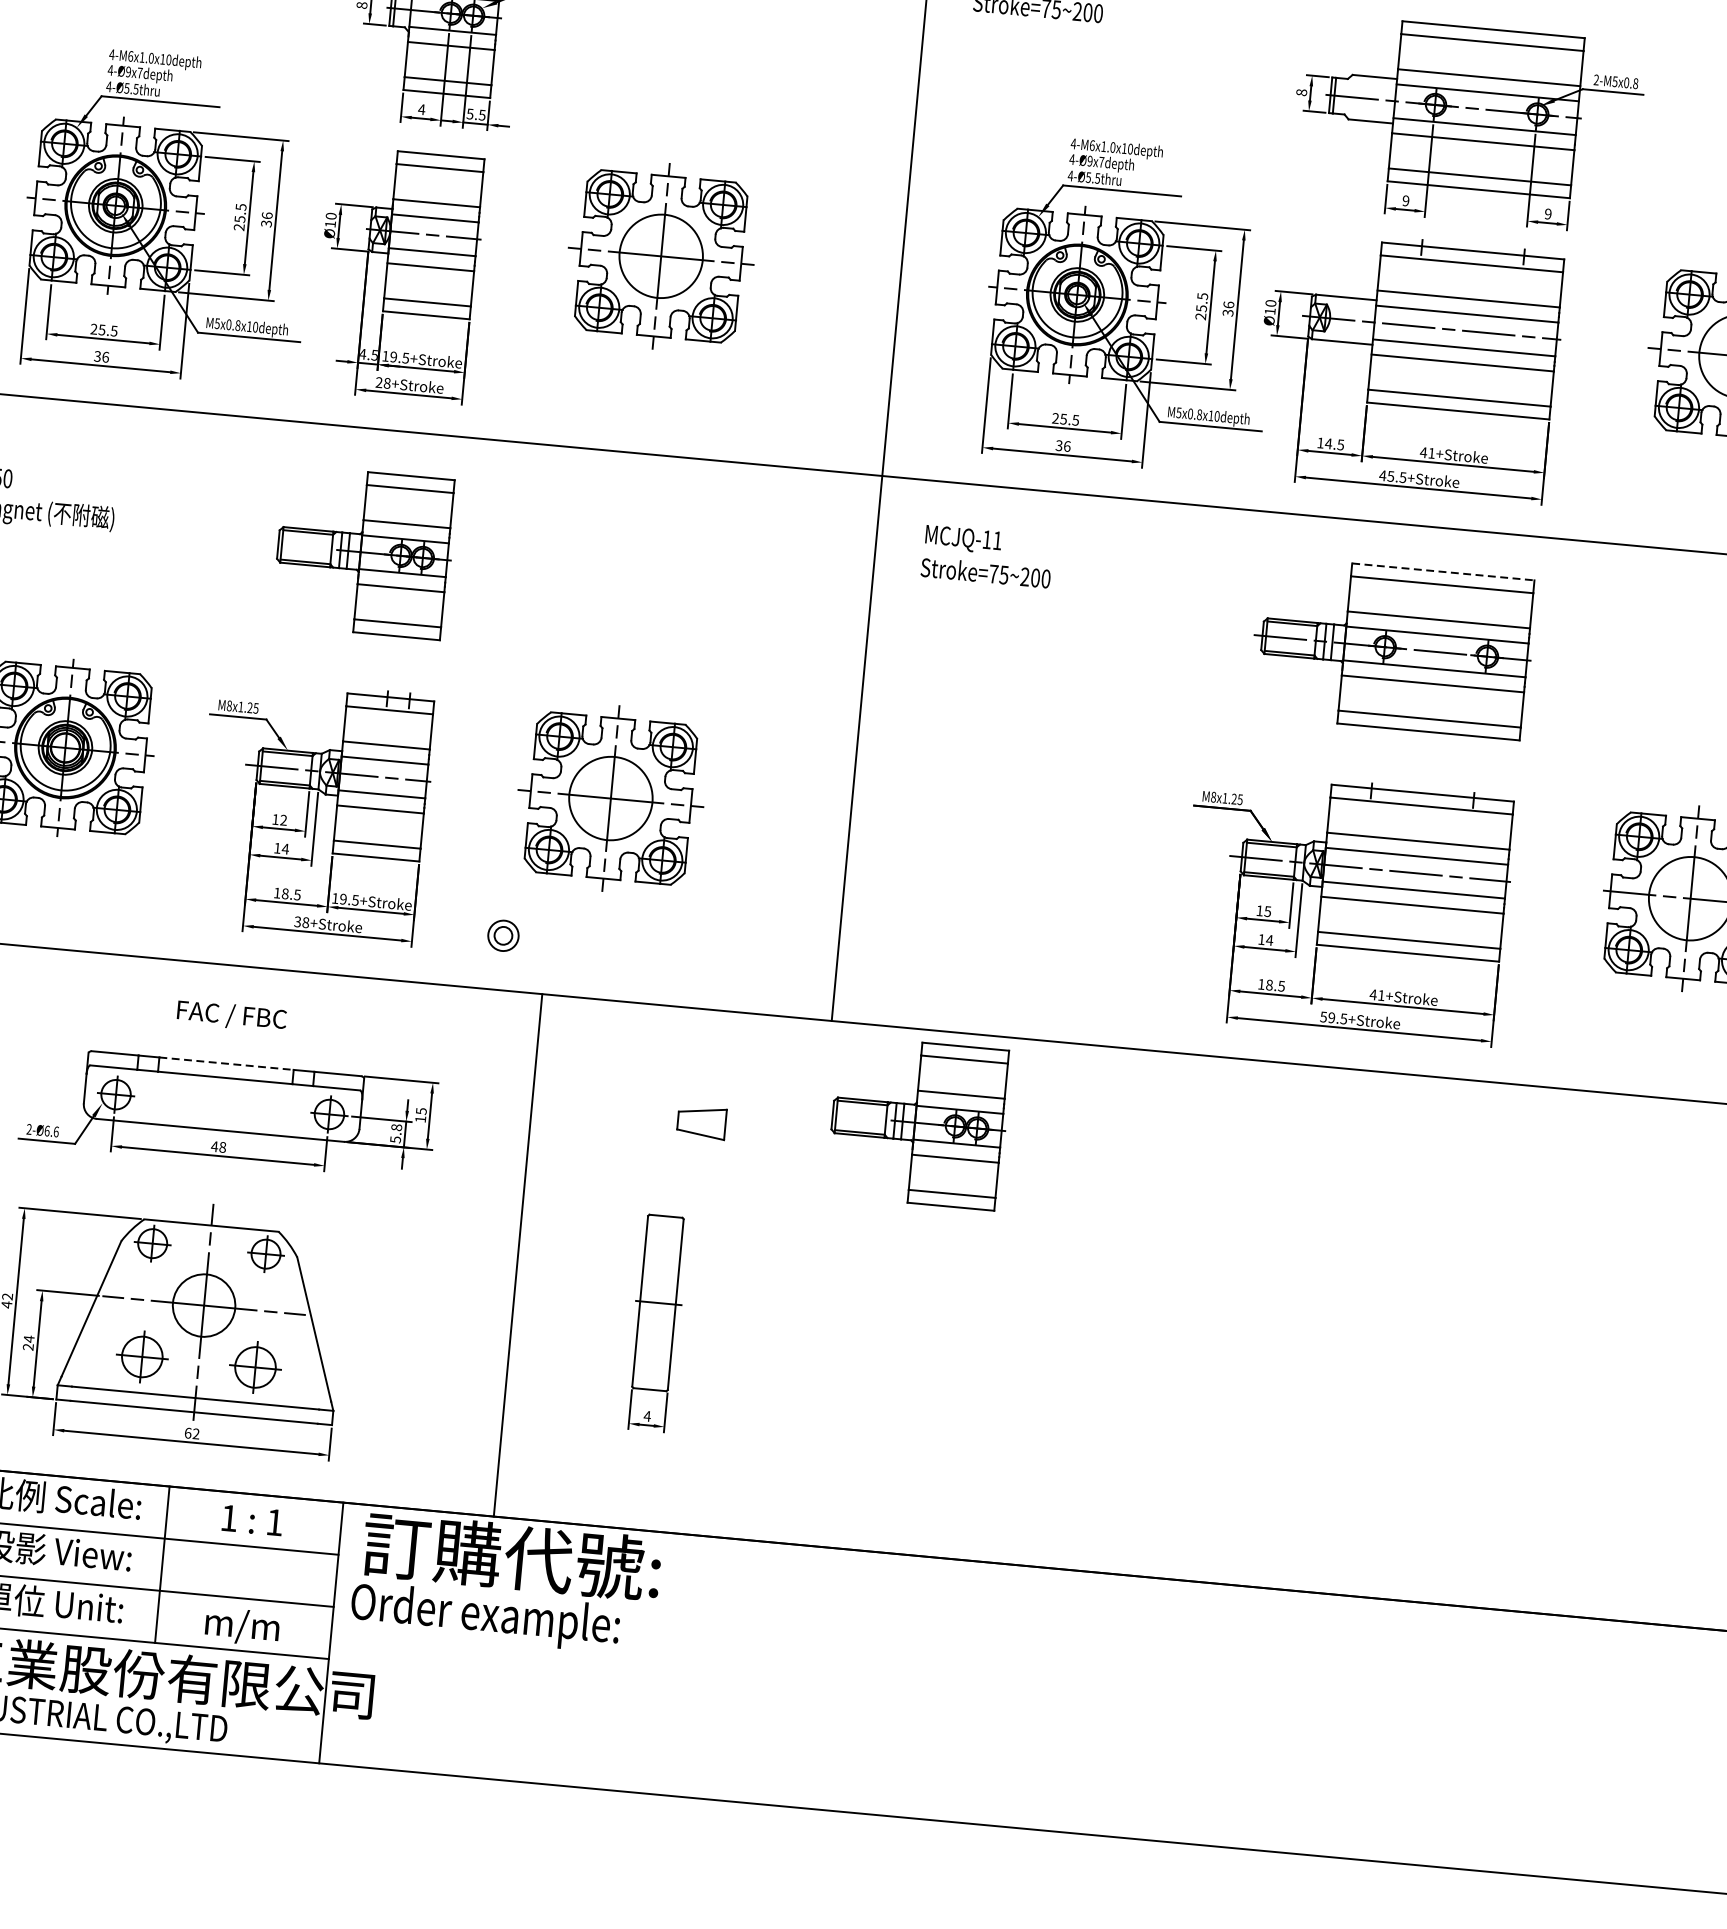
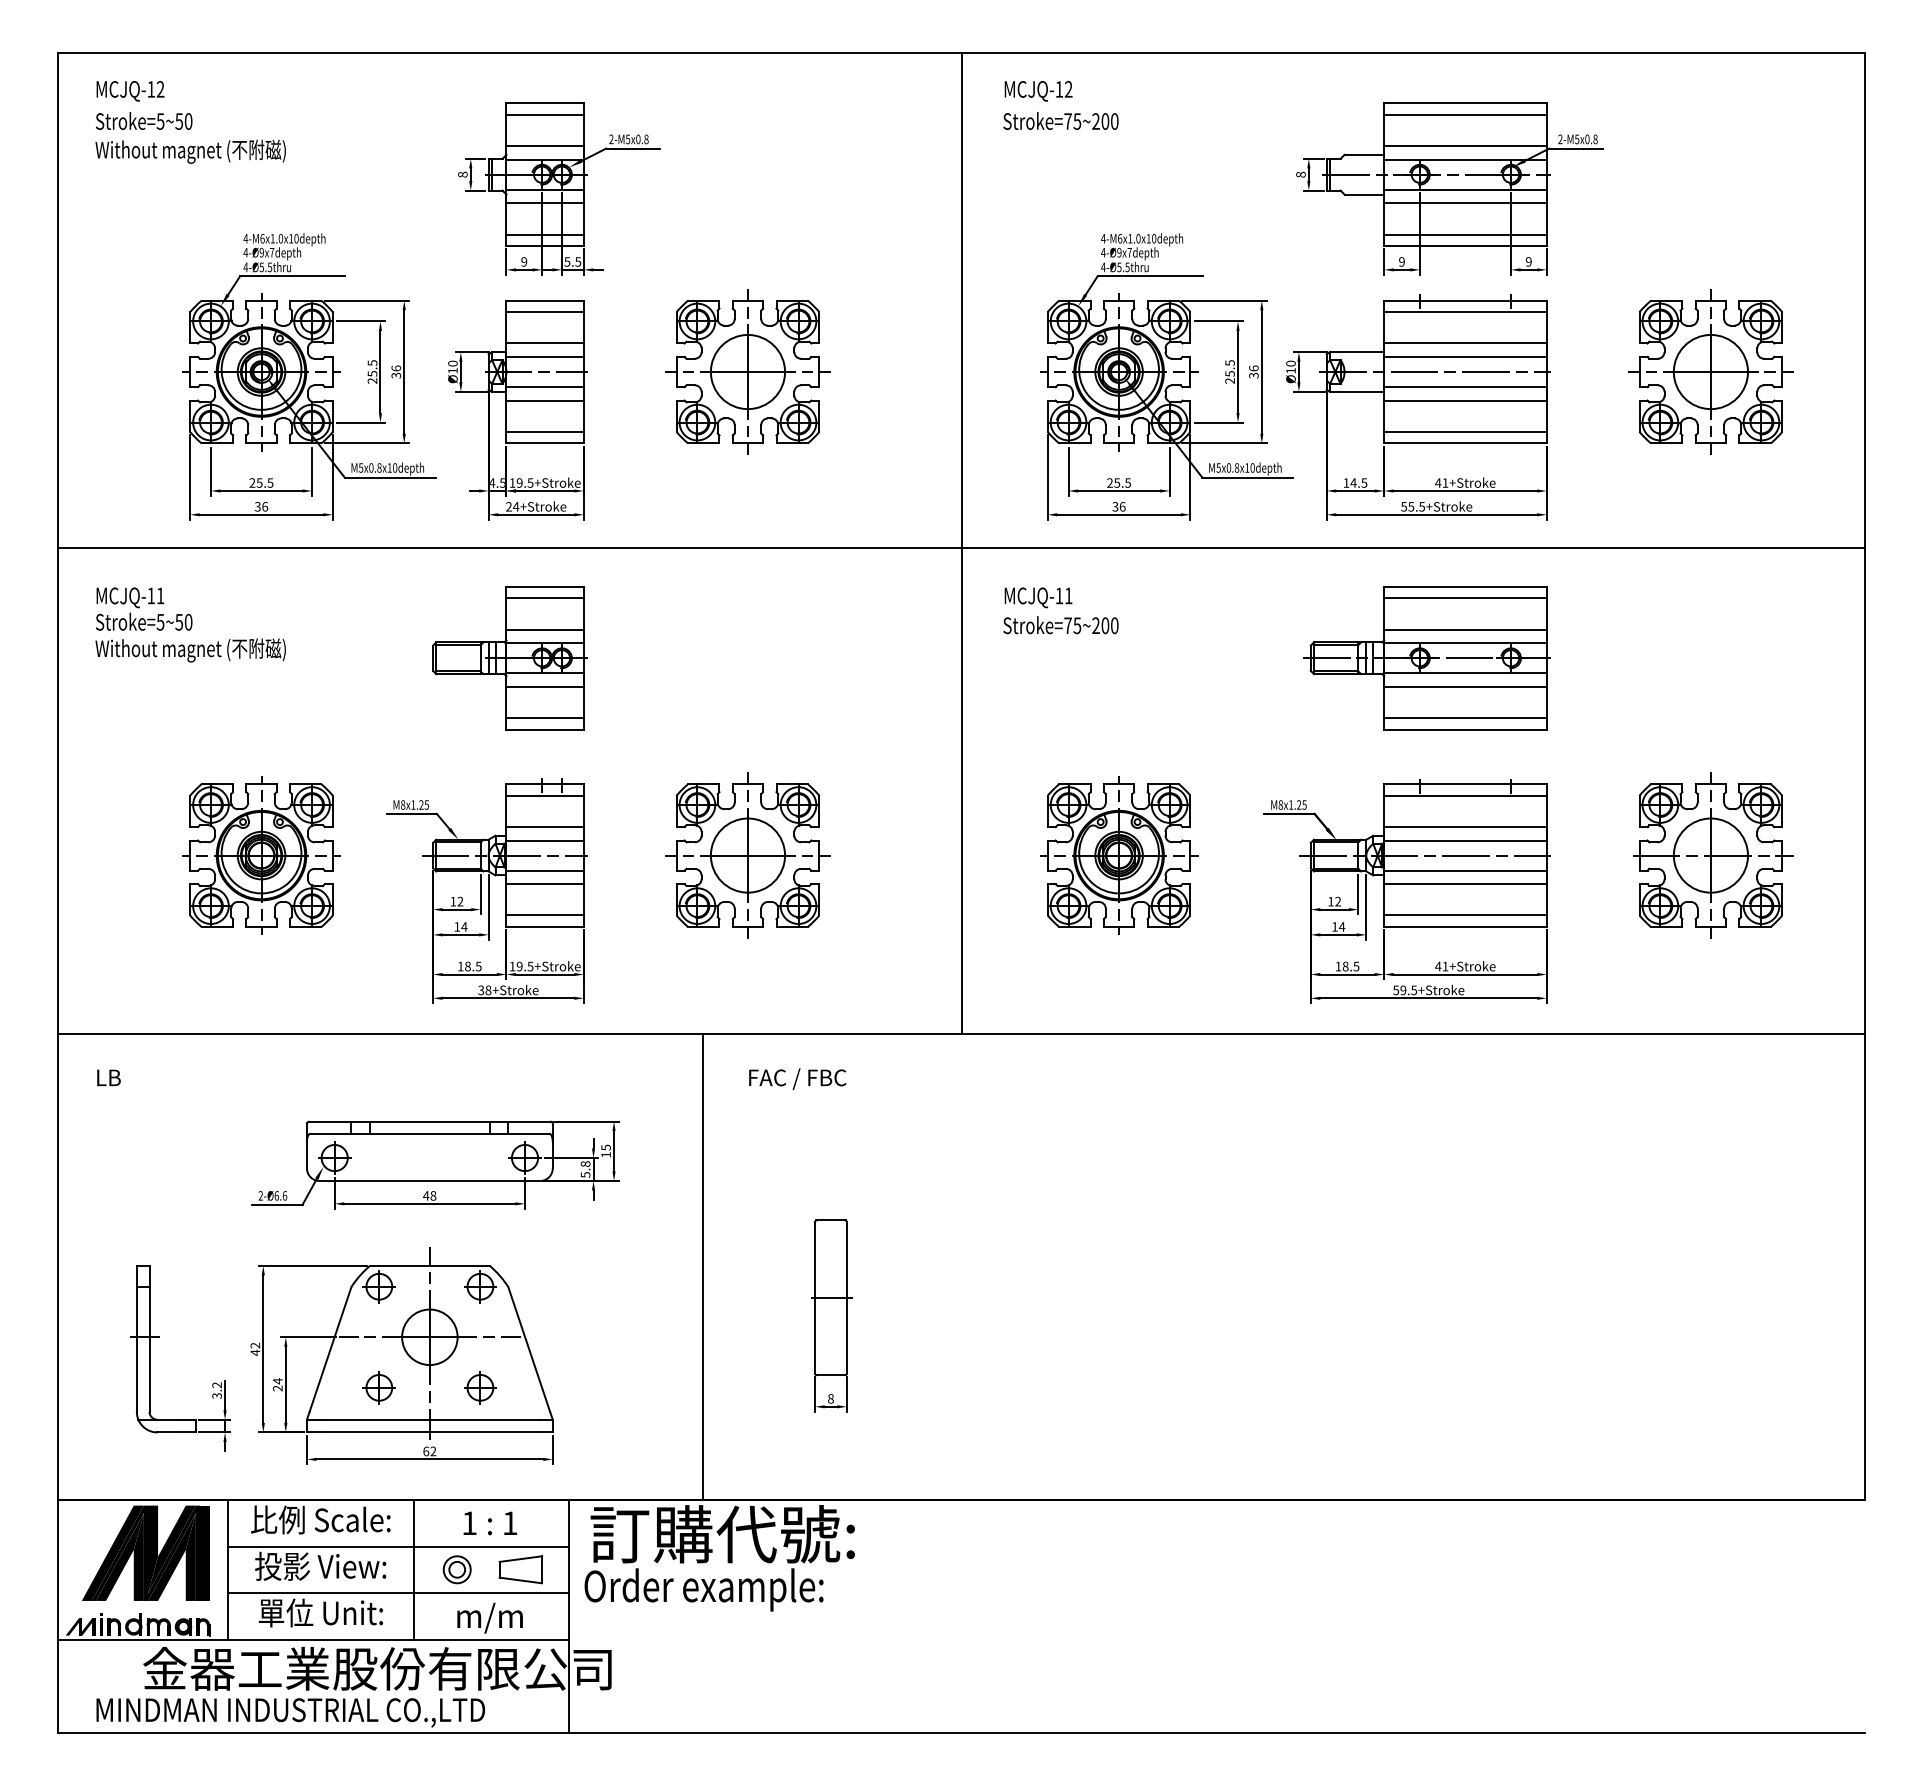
text: (422, 109) -> (524, 261), 4 -> 9
text: (387, 383) -> (516, 506), 28+Stroke -> 24+Stroke
text: (1382, 475) -> (1403, 506), 45.5+Stroke -> 55.5+Stroke
line: (1443, 571) -> (1465, 586), dashed -> solid
part: (1027, 837) -> (1119, 855), added
text: (1268, 911) -> (1338, 901), 15 -> 12
part: (502, 935) -> (456, 1569), moved
text: (231, 1016) -> (797, 1079), moved
line: (226, 1063) -> (429, 1121), dashed -> solid
part: (701, 1122) -> (520, 1569), moved
part: (918, 1123) -> (1046, 1117), removed
part: (141, 1356) -> (378, 1387), size x0.71
part: (255, 1367) -> (480, 1387), size x0.71
text: (646, 1415) -> (830, 1398), 4 -> 8

